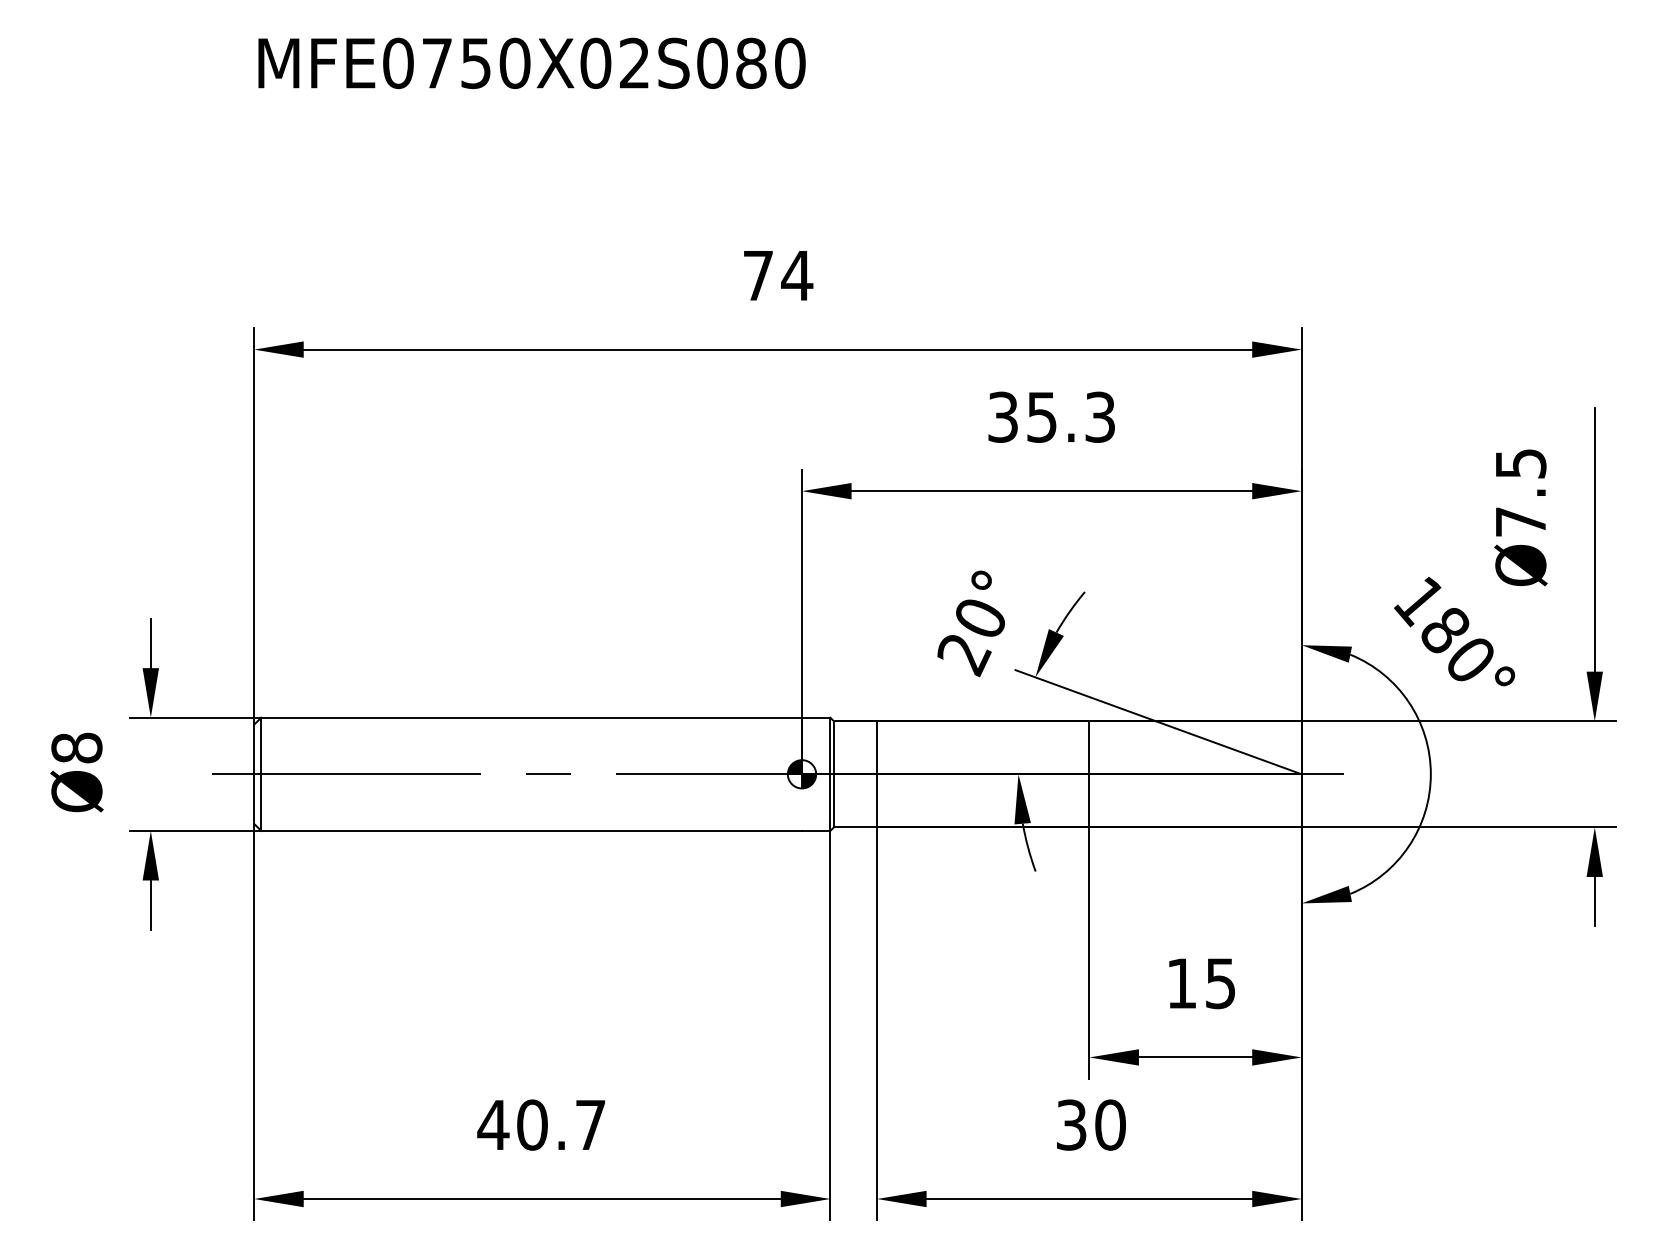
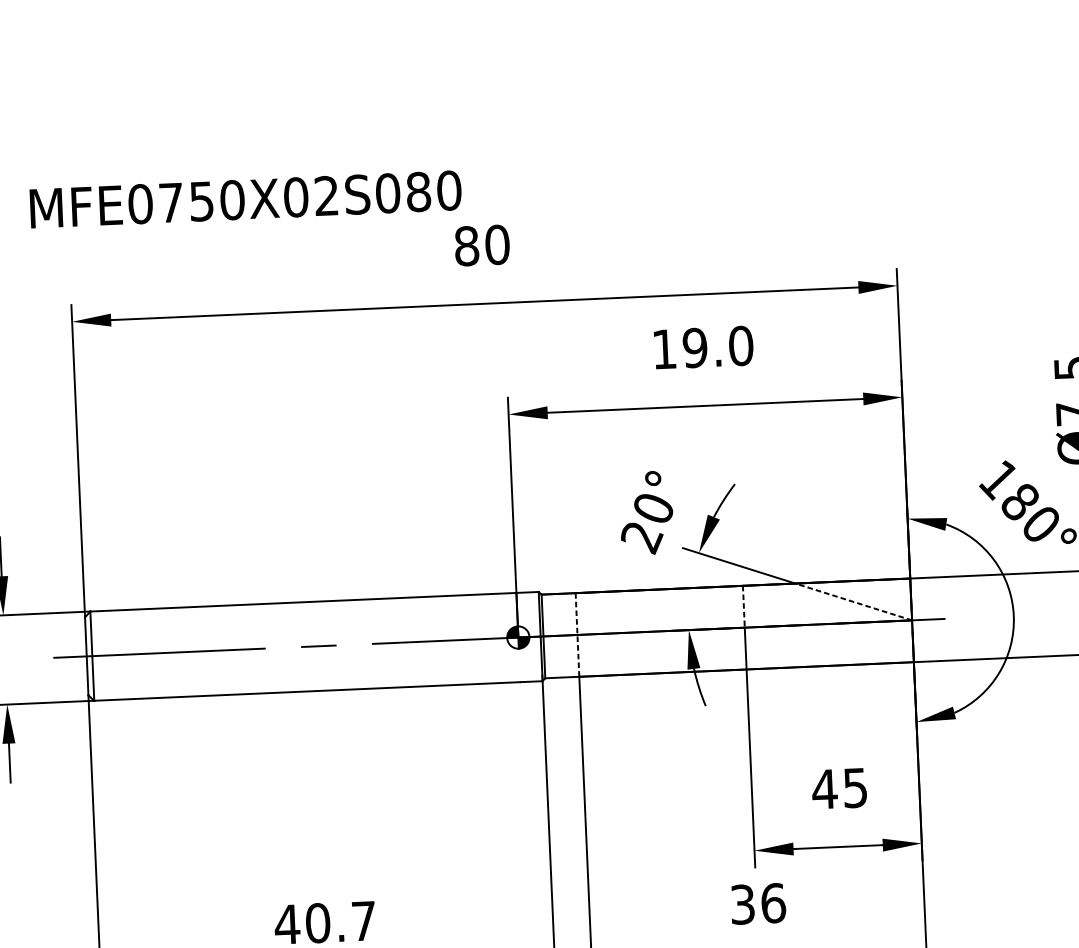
text: (531, 63) -> (245, 199), moved
text: (778, 275) -> (482, 245), 74 -> 80
text: (1051, 416) -> (702, 347), 35.3 -> 19.0
line: (1089, 747) -> (743, 606), solid -> dashed
line: (1228, 747) -> (853, 601), solid -> dashed
line: (877, 774) -> (577, 635), solid -> dashed
text: (1181, 983) -> (824, 789), 15 -> 45
text: (1110, 1124) -> (773, 902), 30 -> 36

